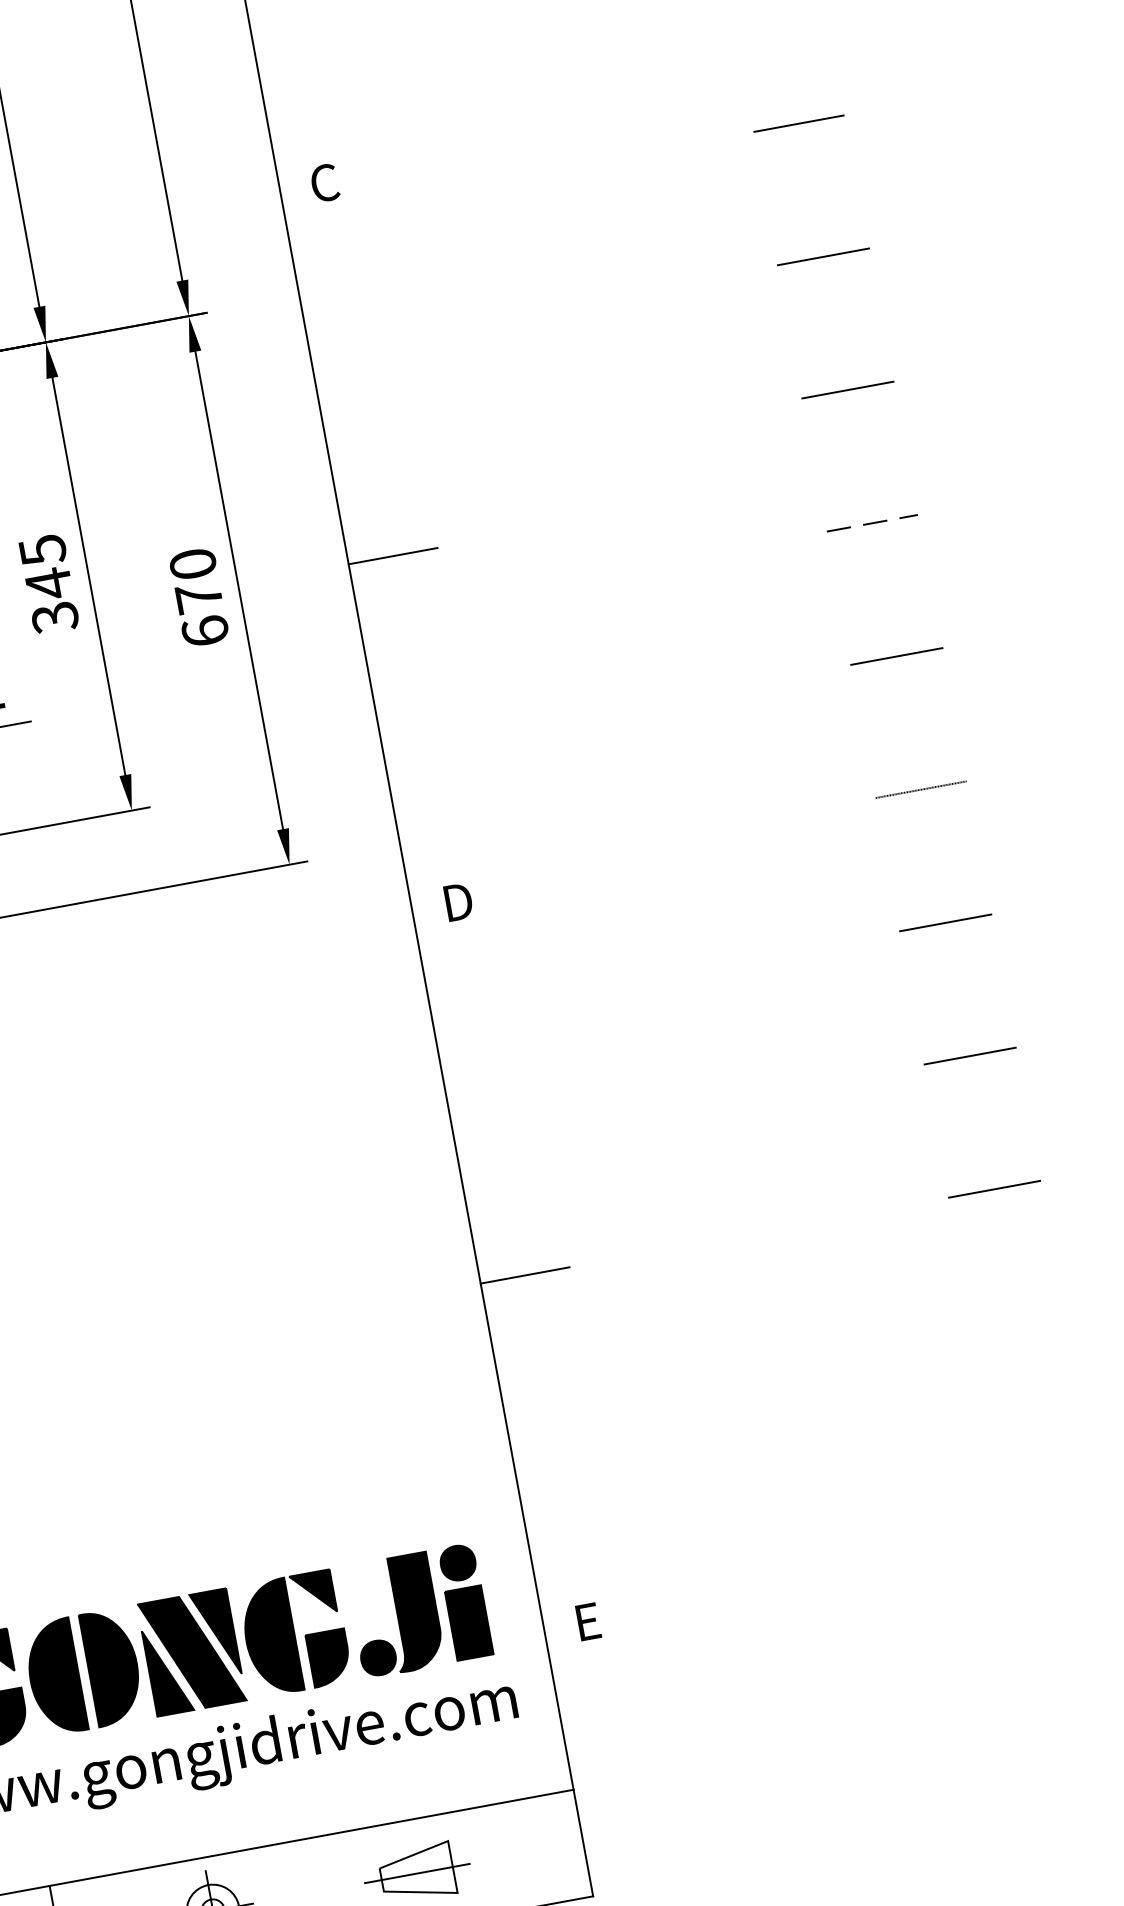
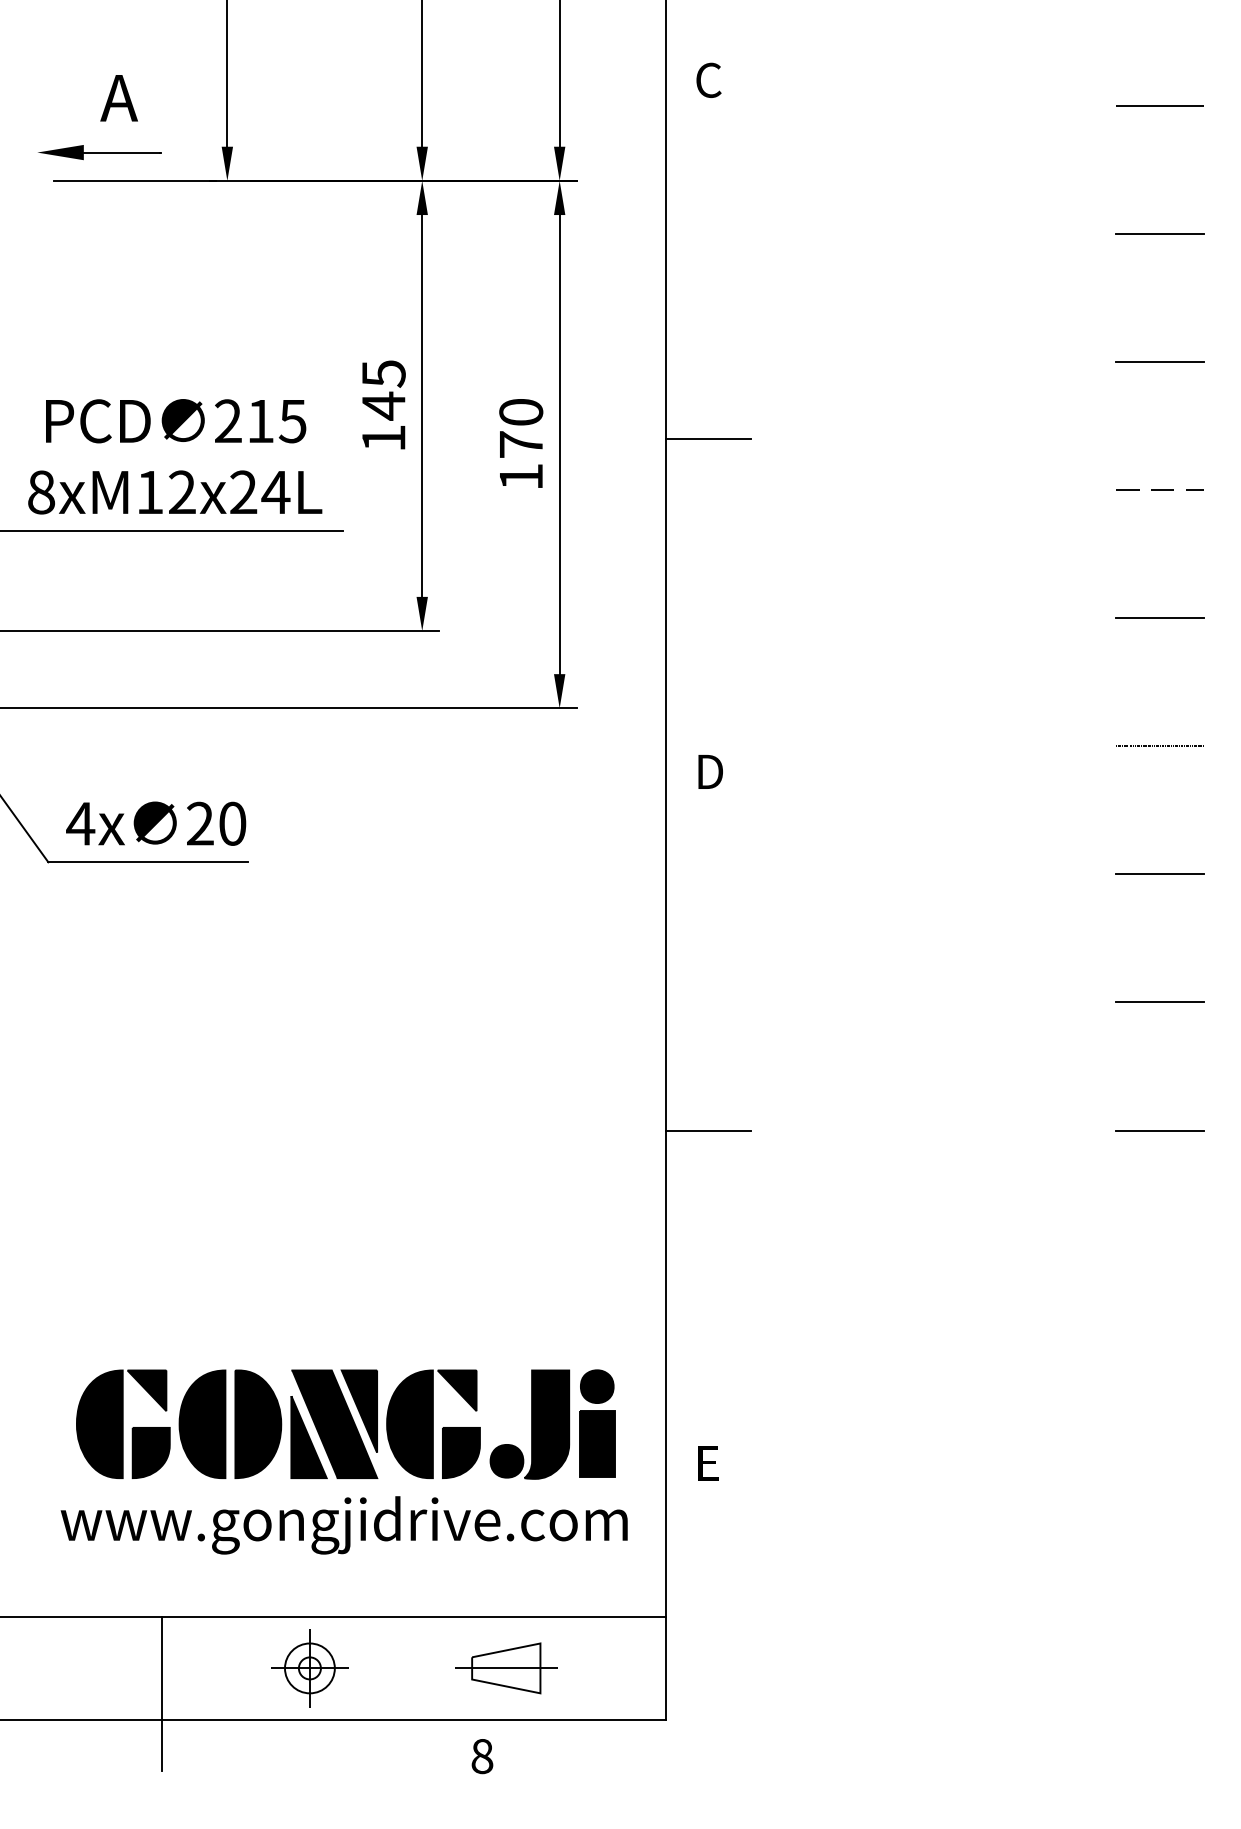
text: (54, 617) -> (383, 438), 345 -> 145
text: (205, 630) -> (521, 476), 670 -> 170

